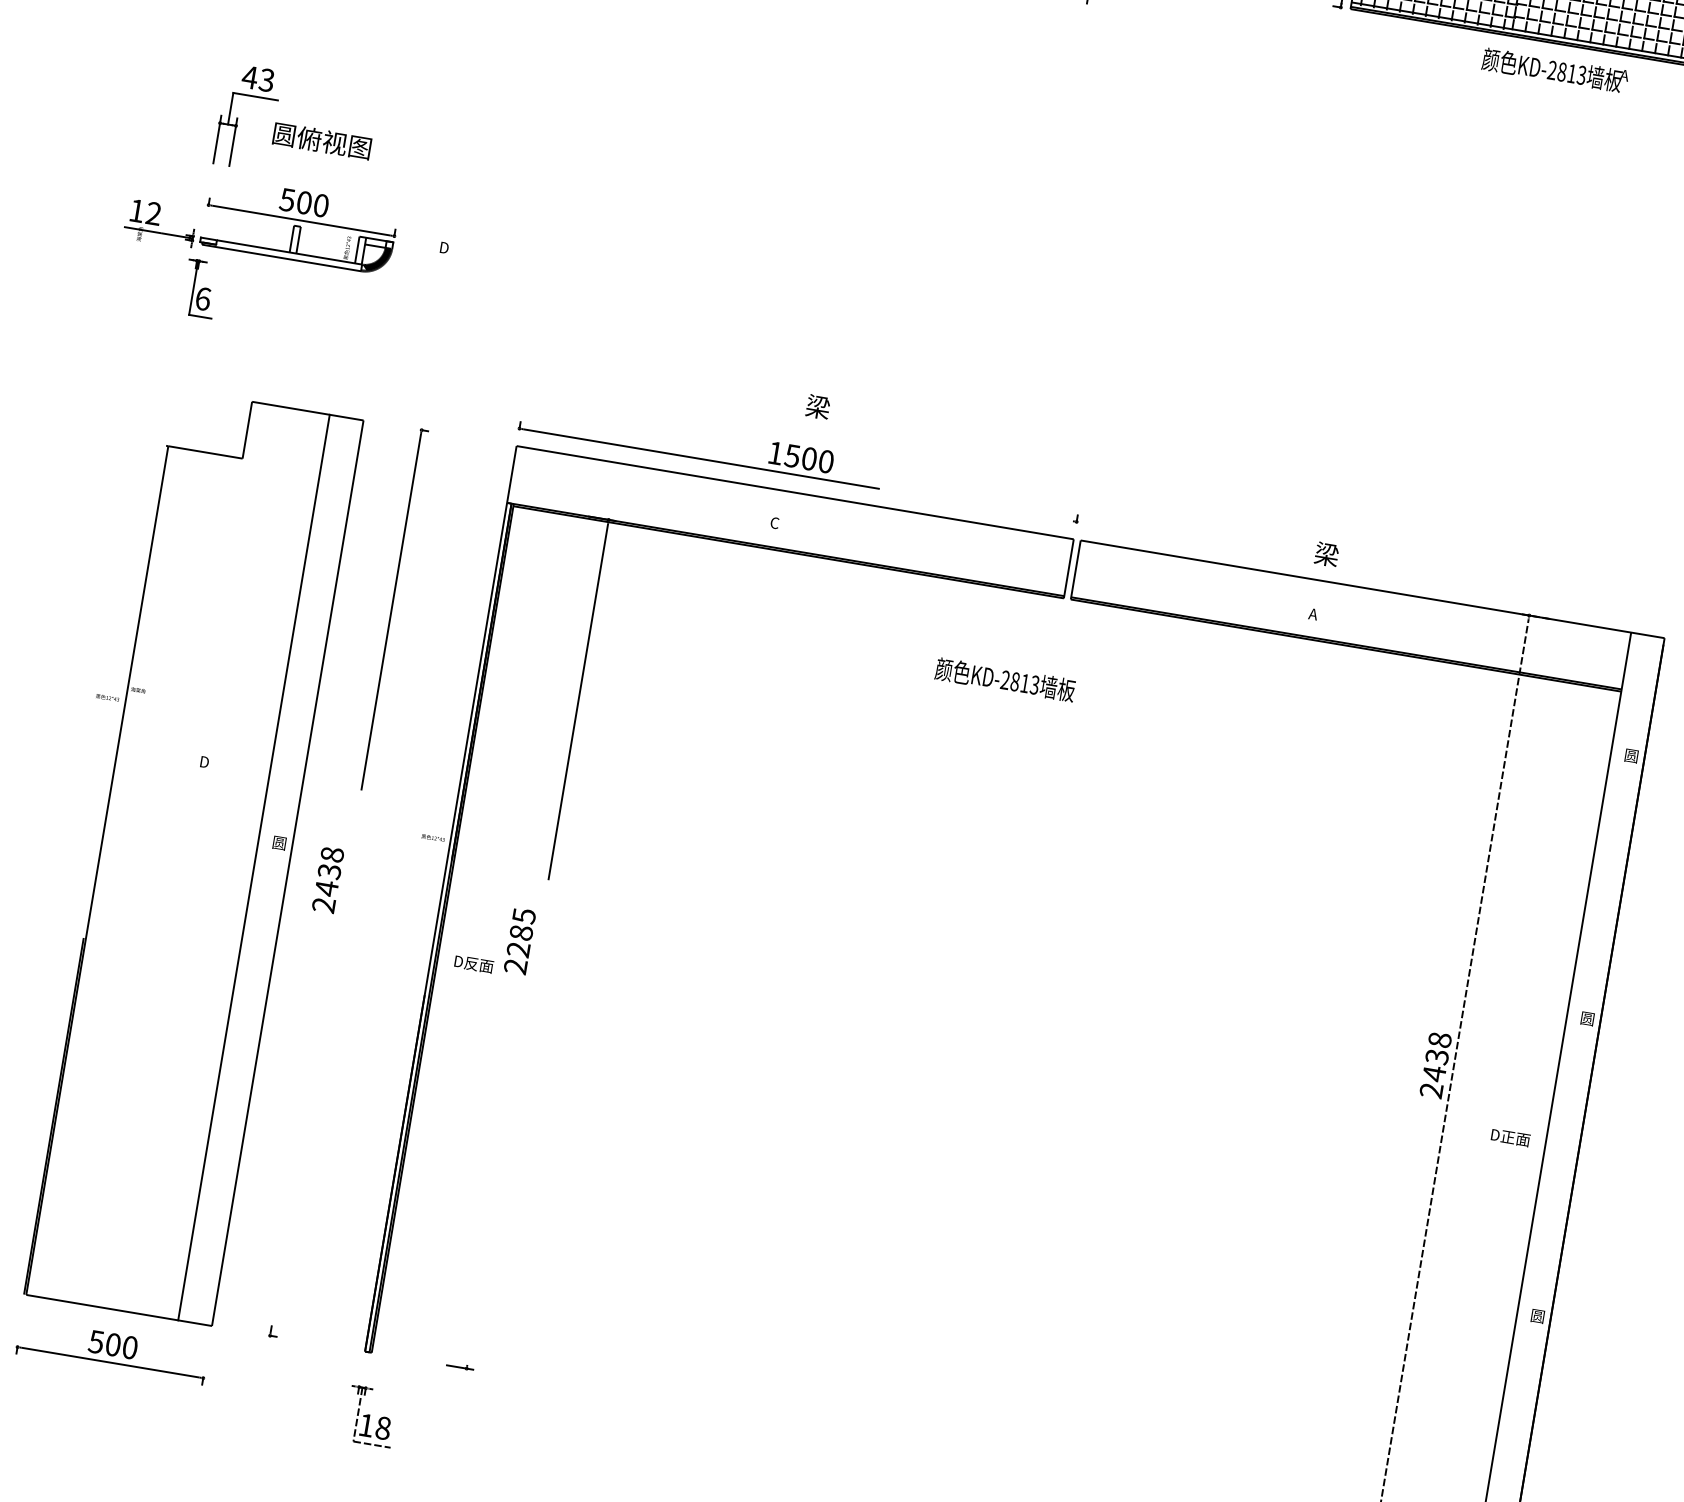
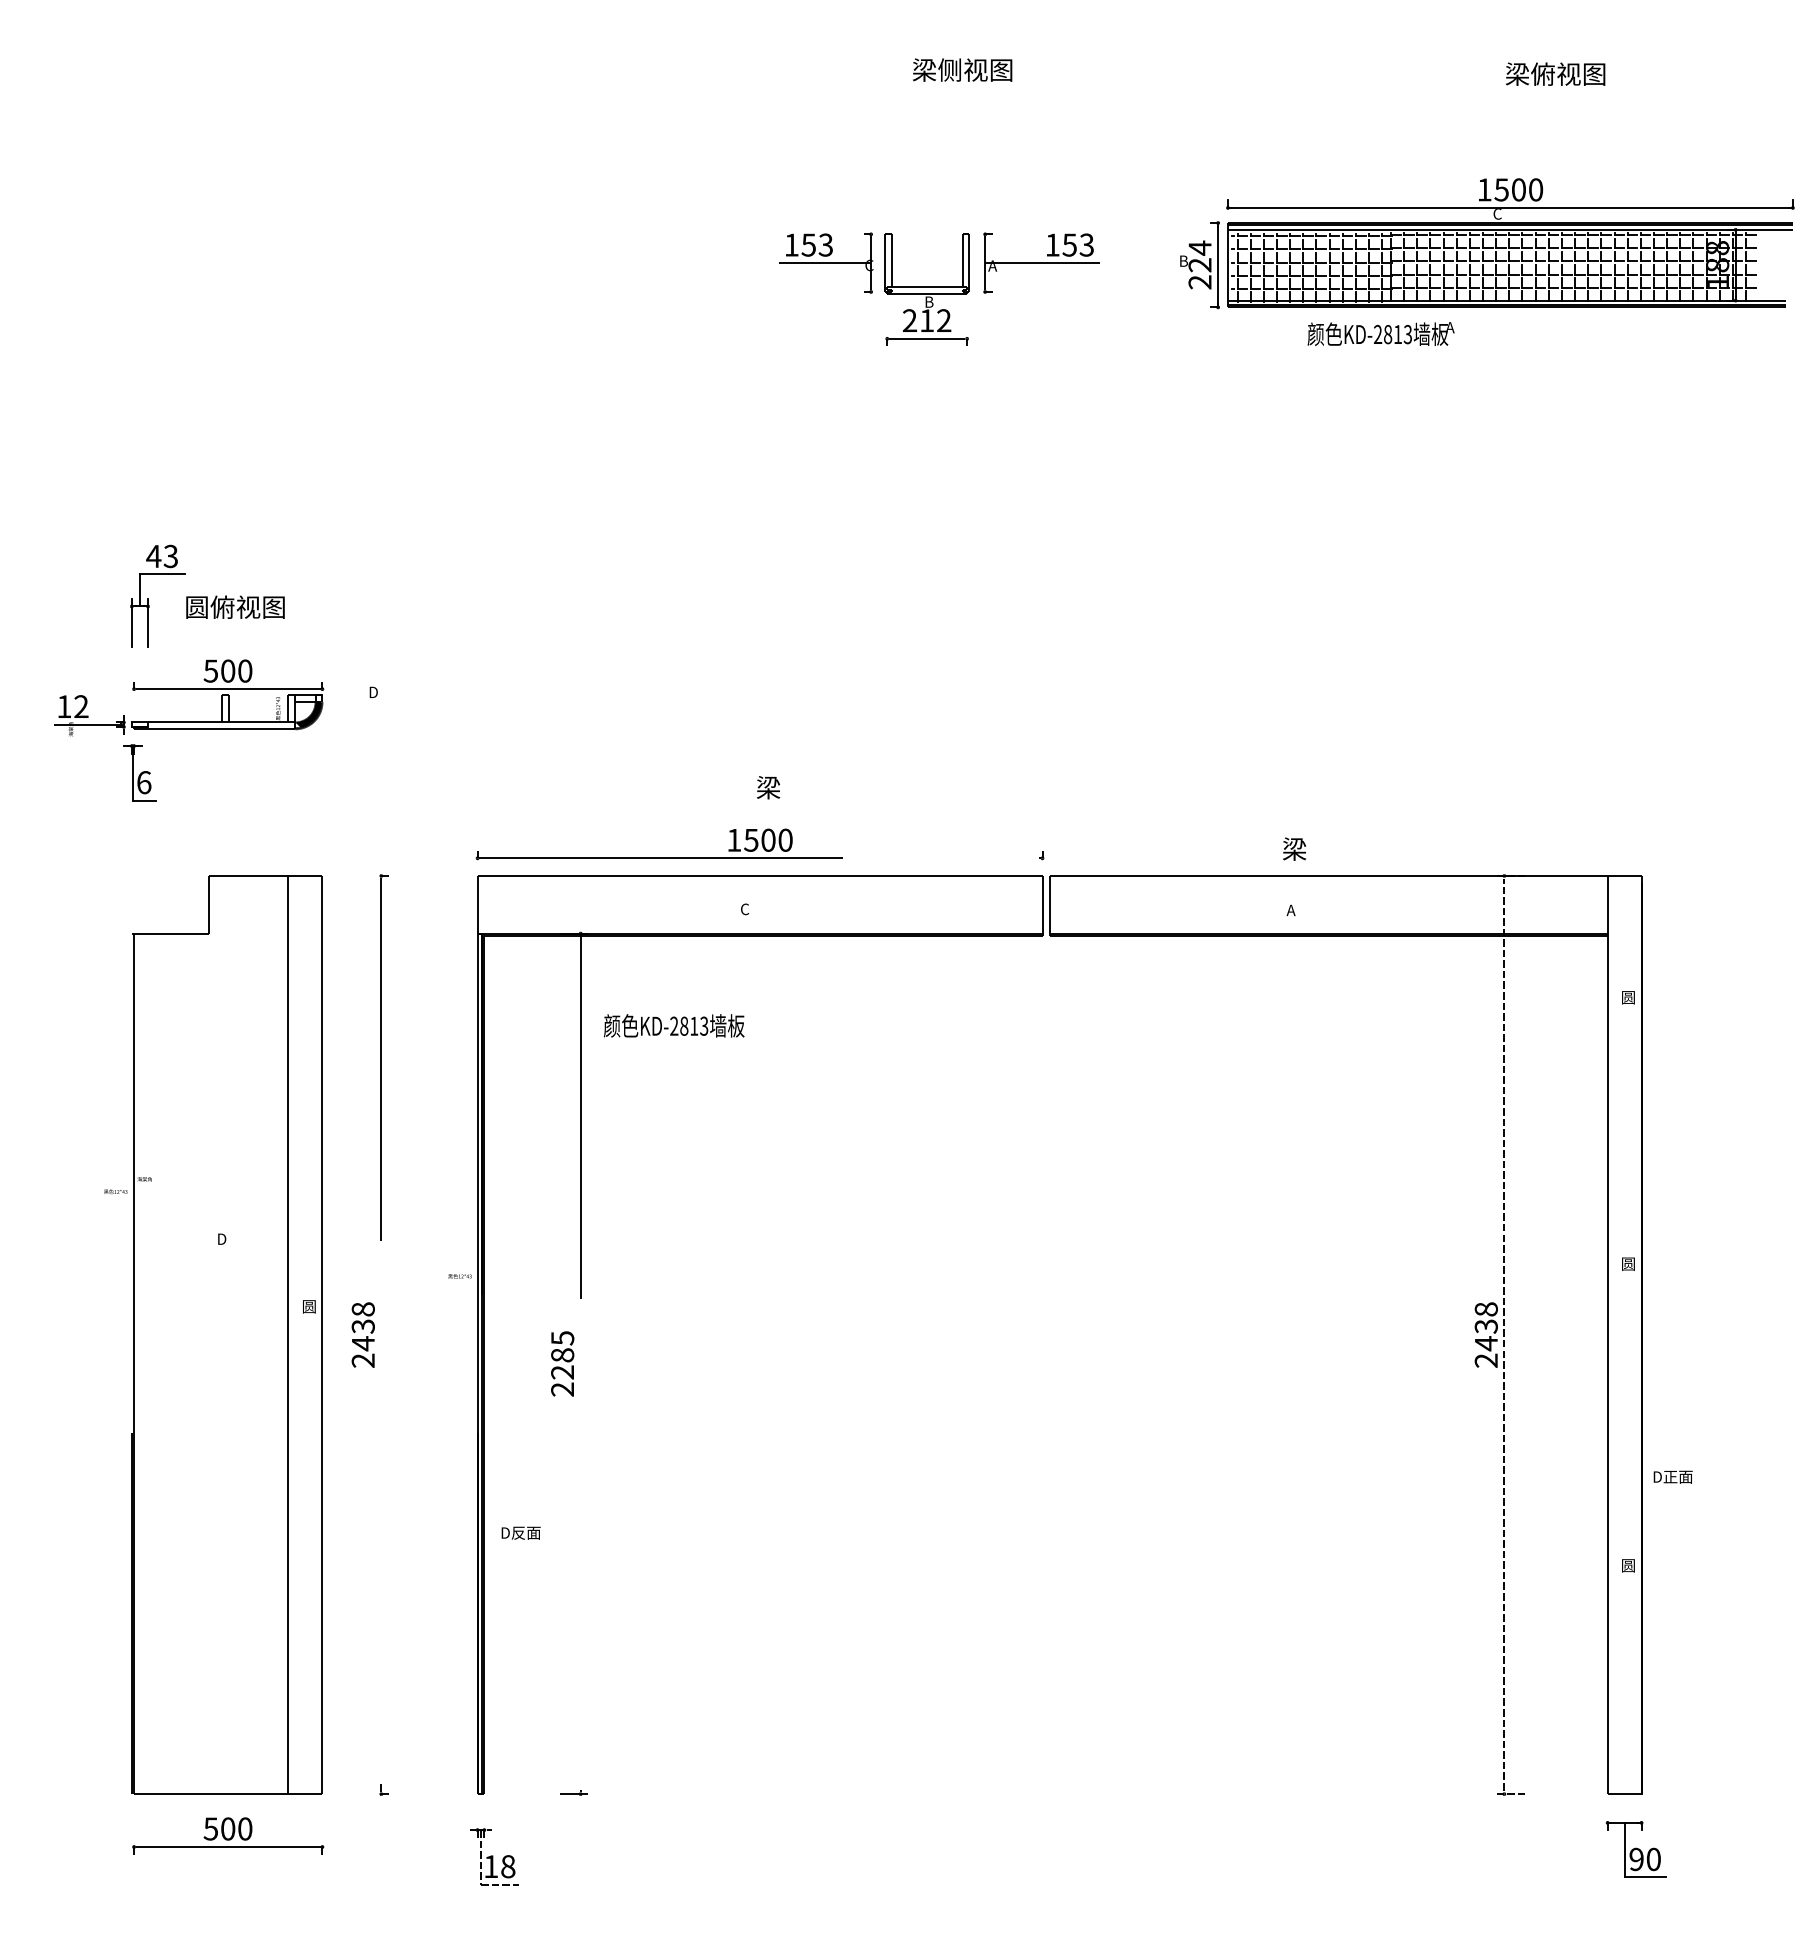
text: (1554, 69) -> (1380, 333), moved
text: (1004, 679) -> (673, 1025), moved
text: (473, 963) -> (520, 1532), moved
text: (1510, 1137) -> (1672, 1476), moved

